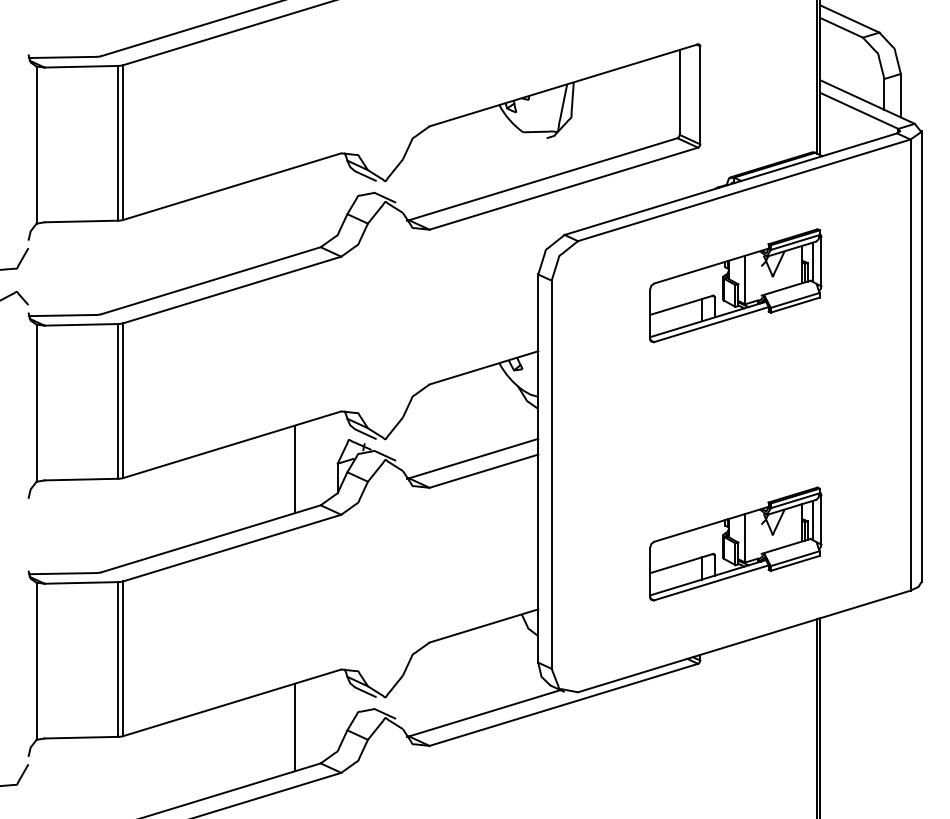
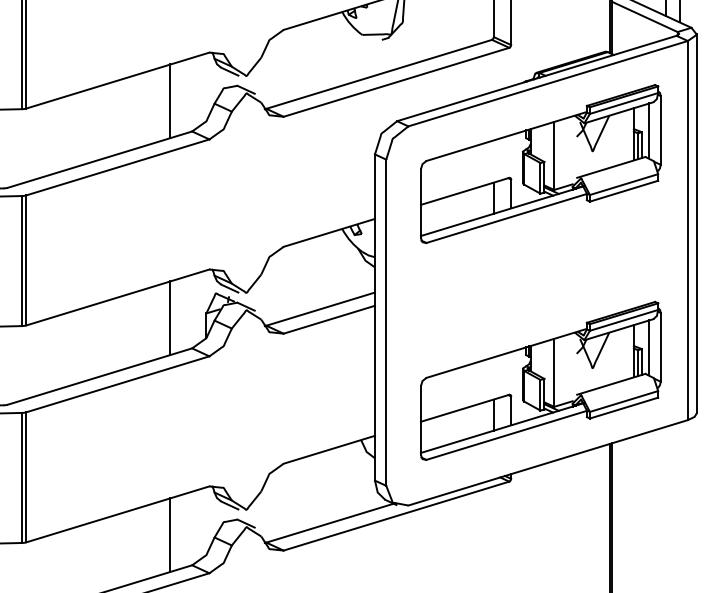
line: (294, 211) -> (170, 101), added
part: (735, 285) -> (540, 163), size x1.67
part: (735, 543) -> (540, 380), size x1.67

